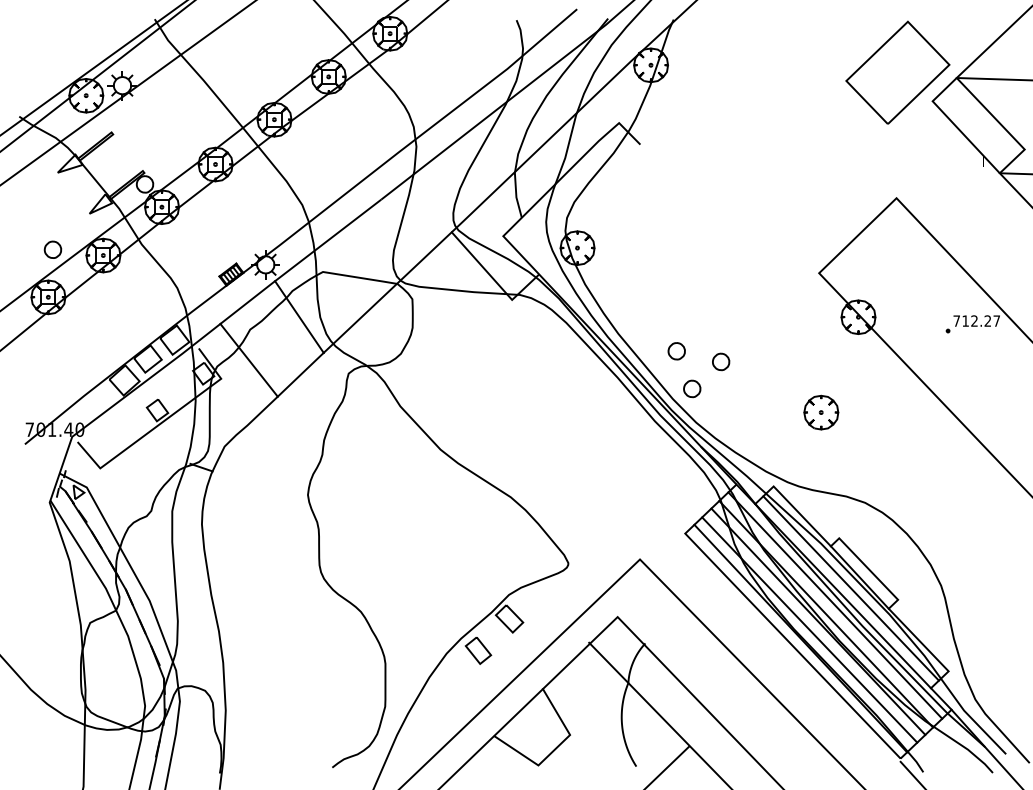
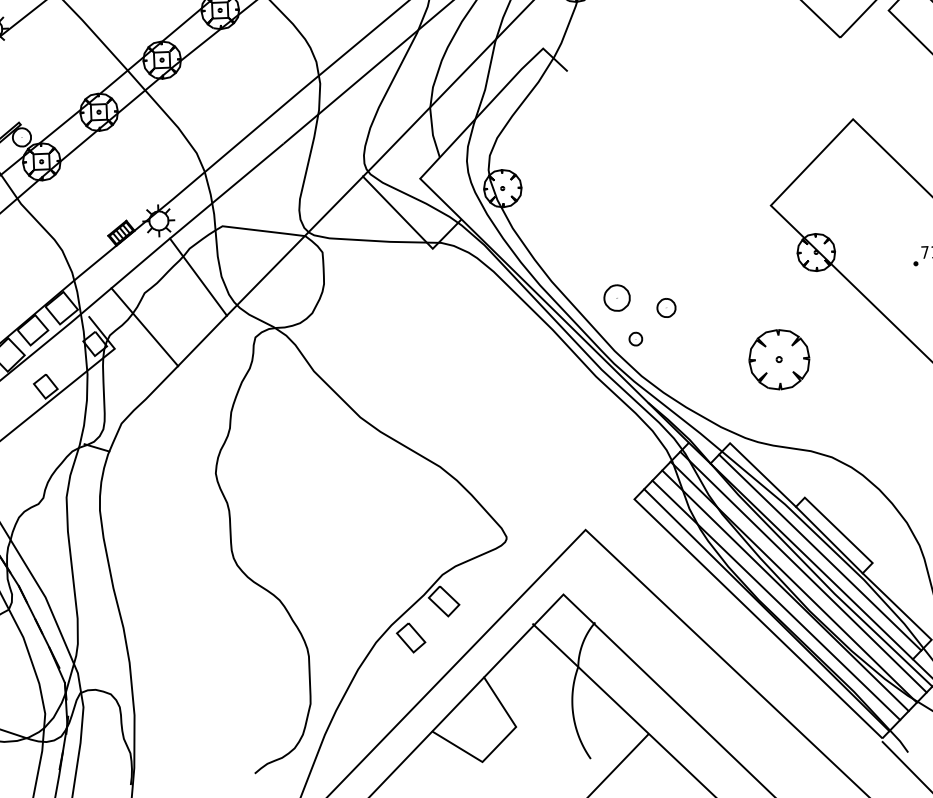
part: (676, 351) -> (616, 298), size x1.4
part: (692, 388) -> (636, 338), size x0.7
part: (821, 412) -> (779, 359), size x1.6

